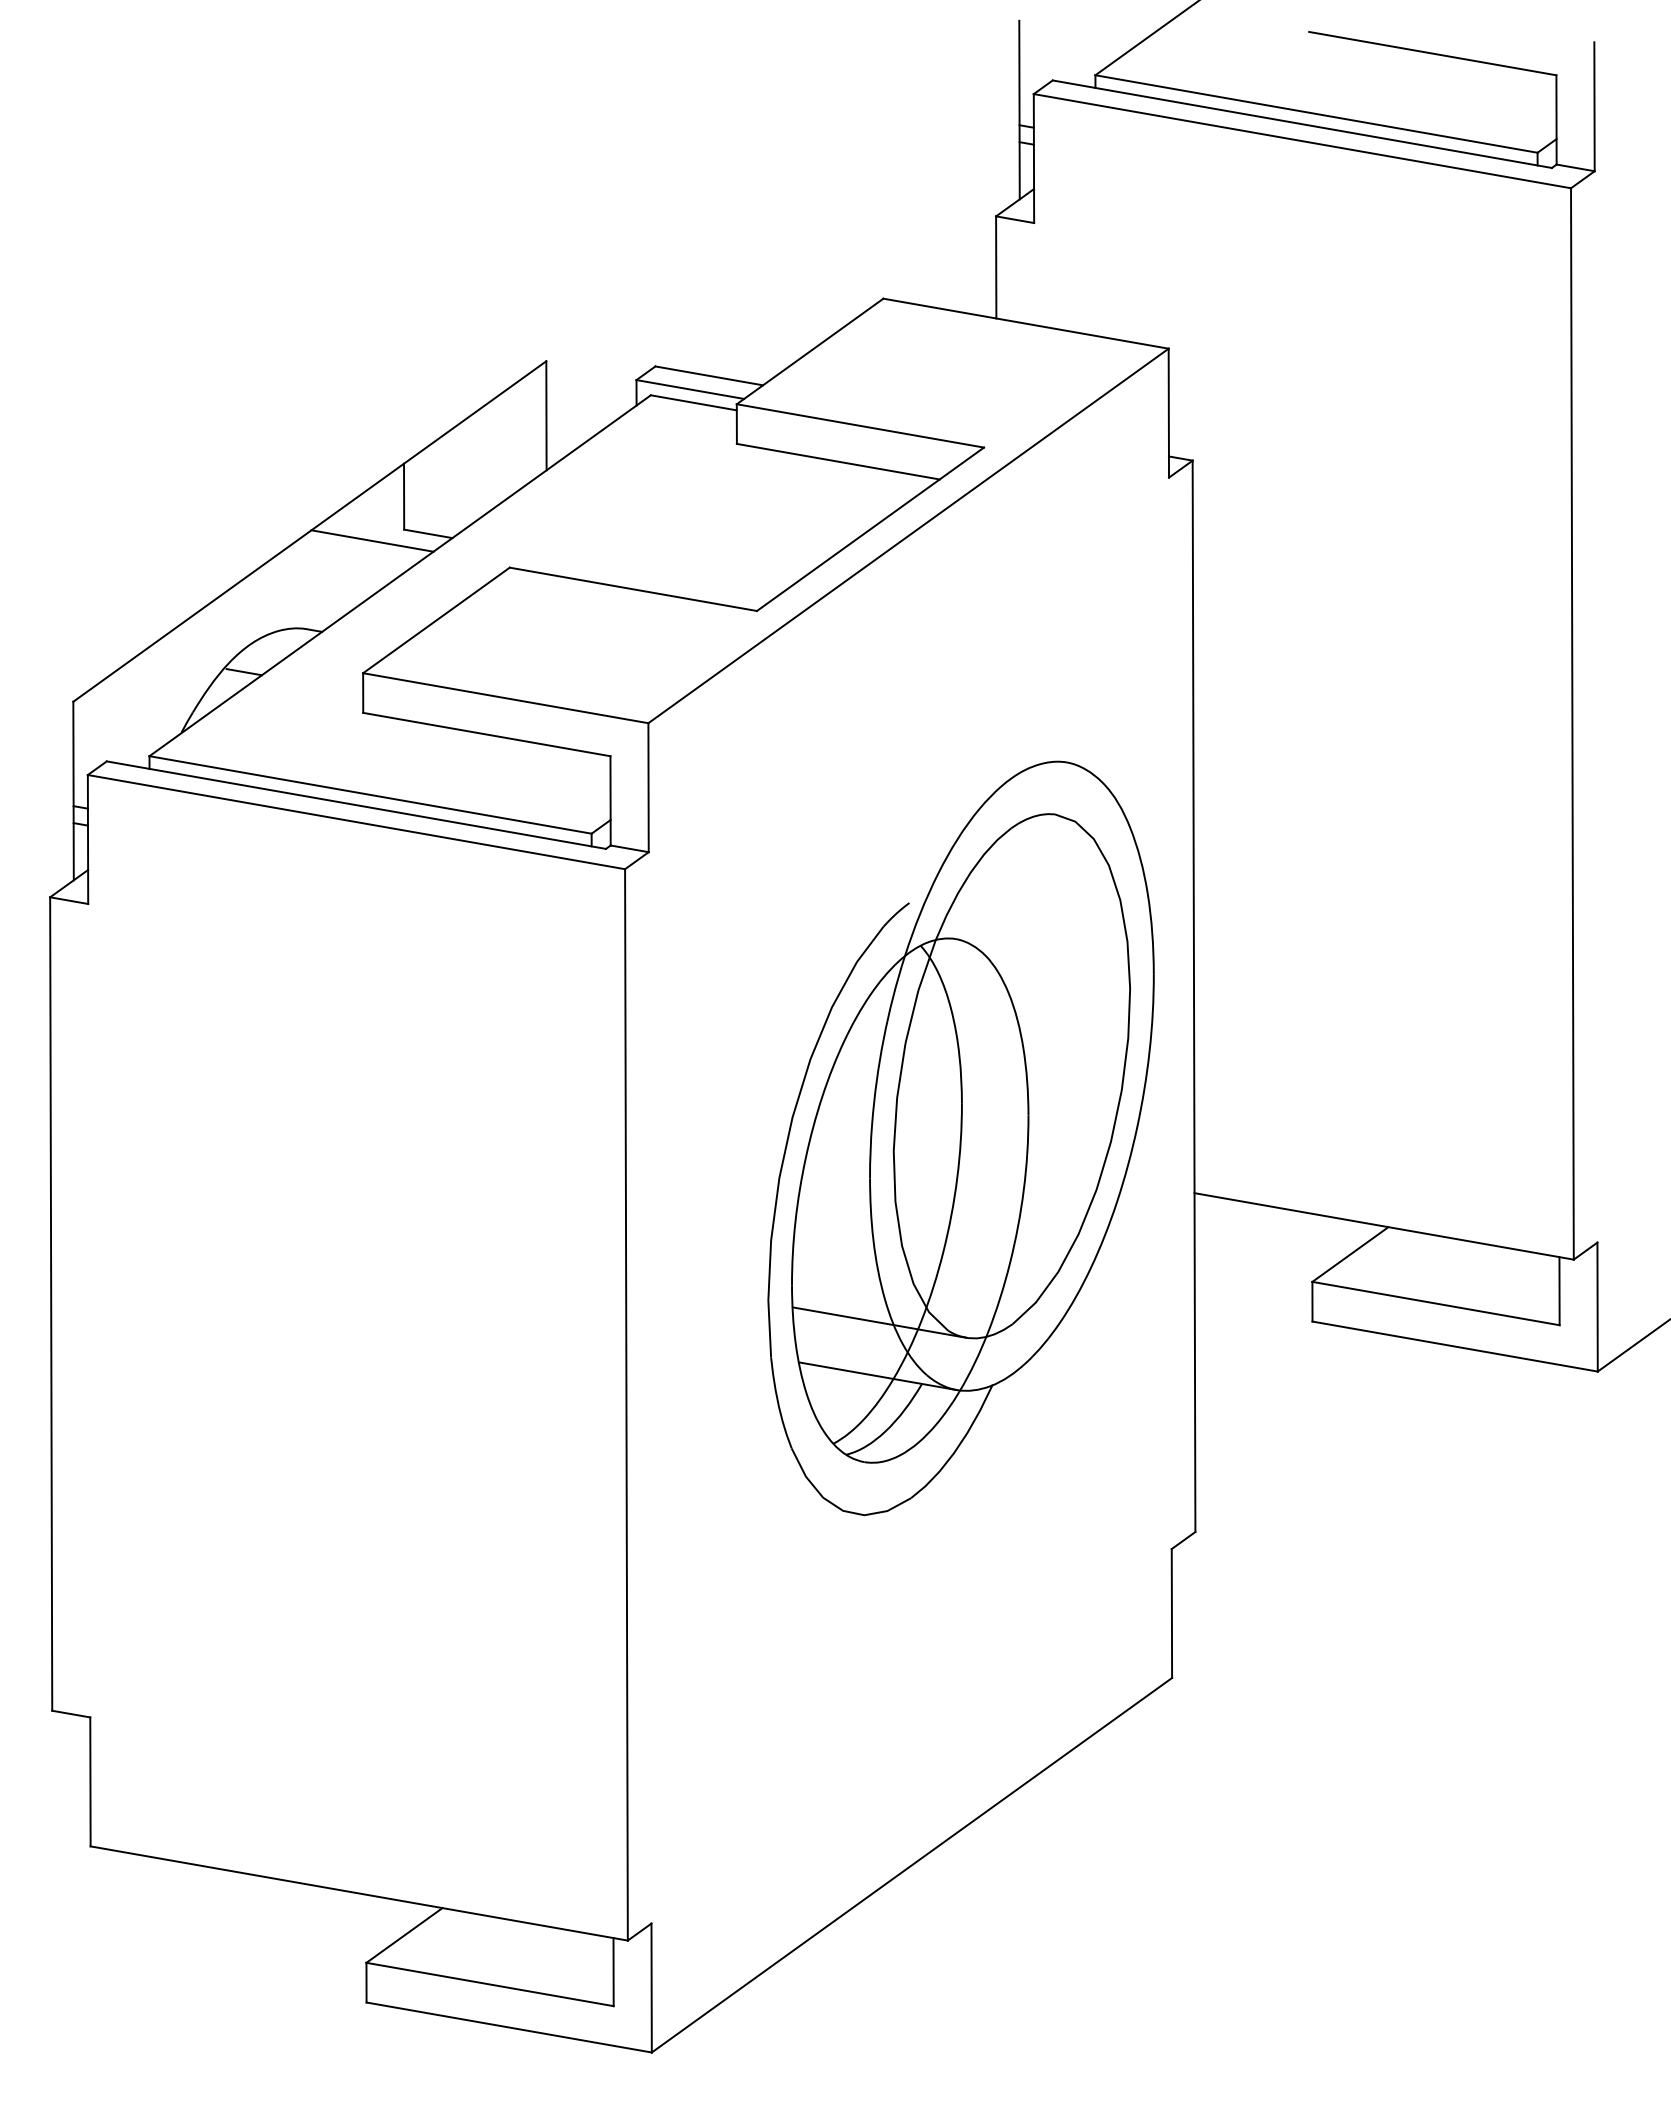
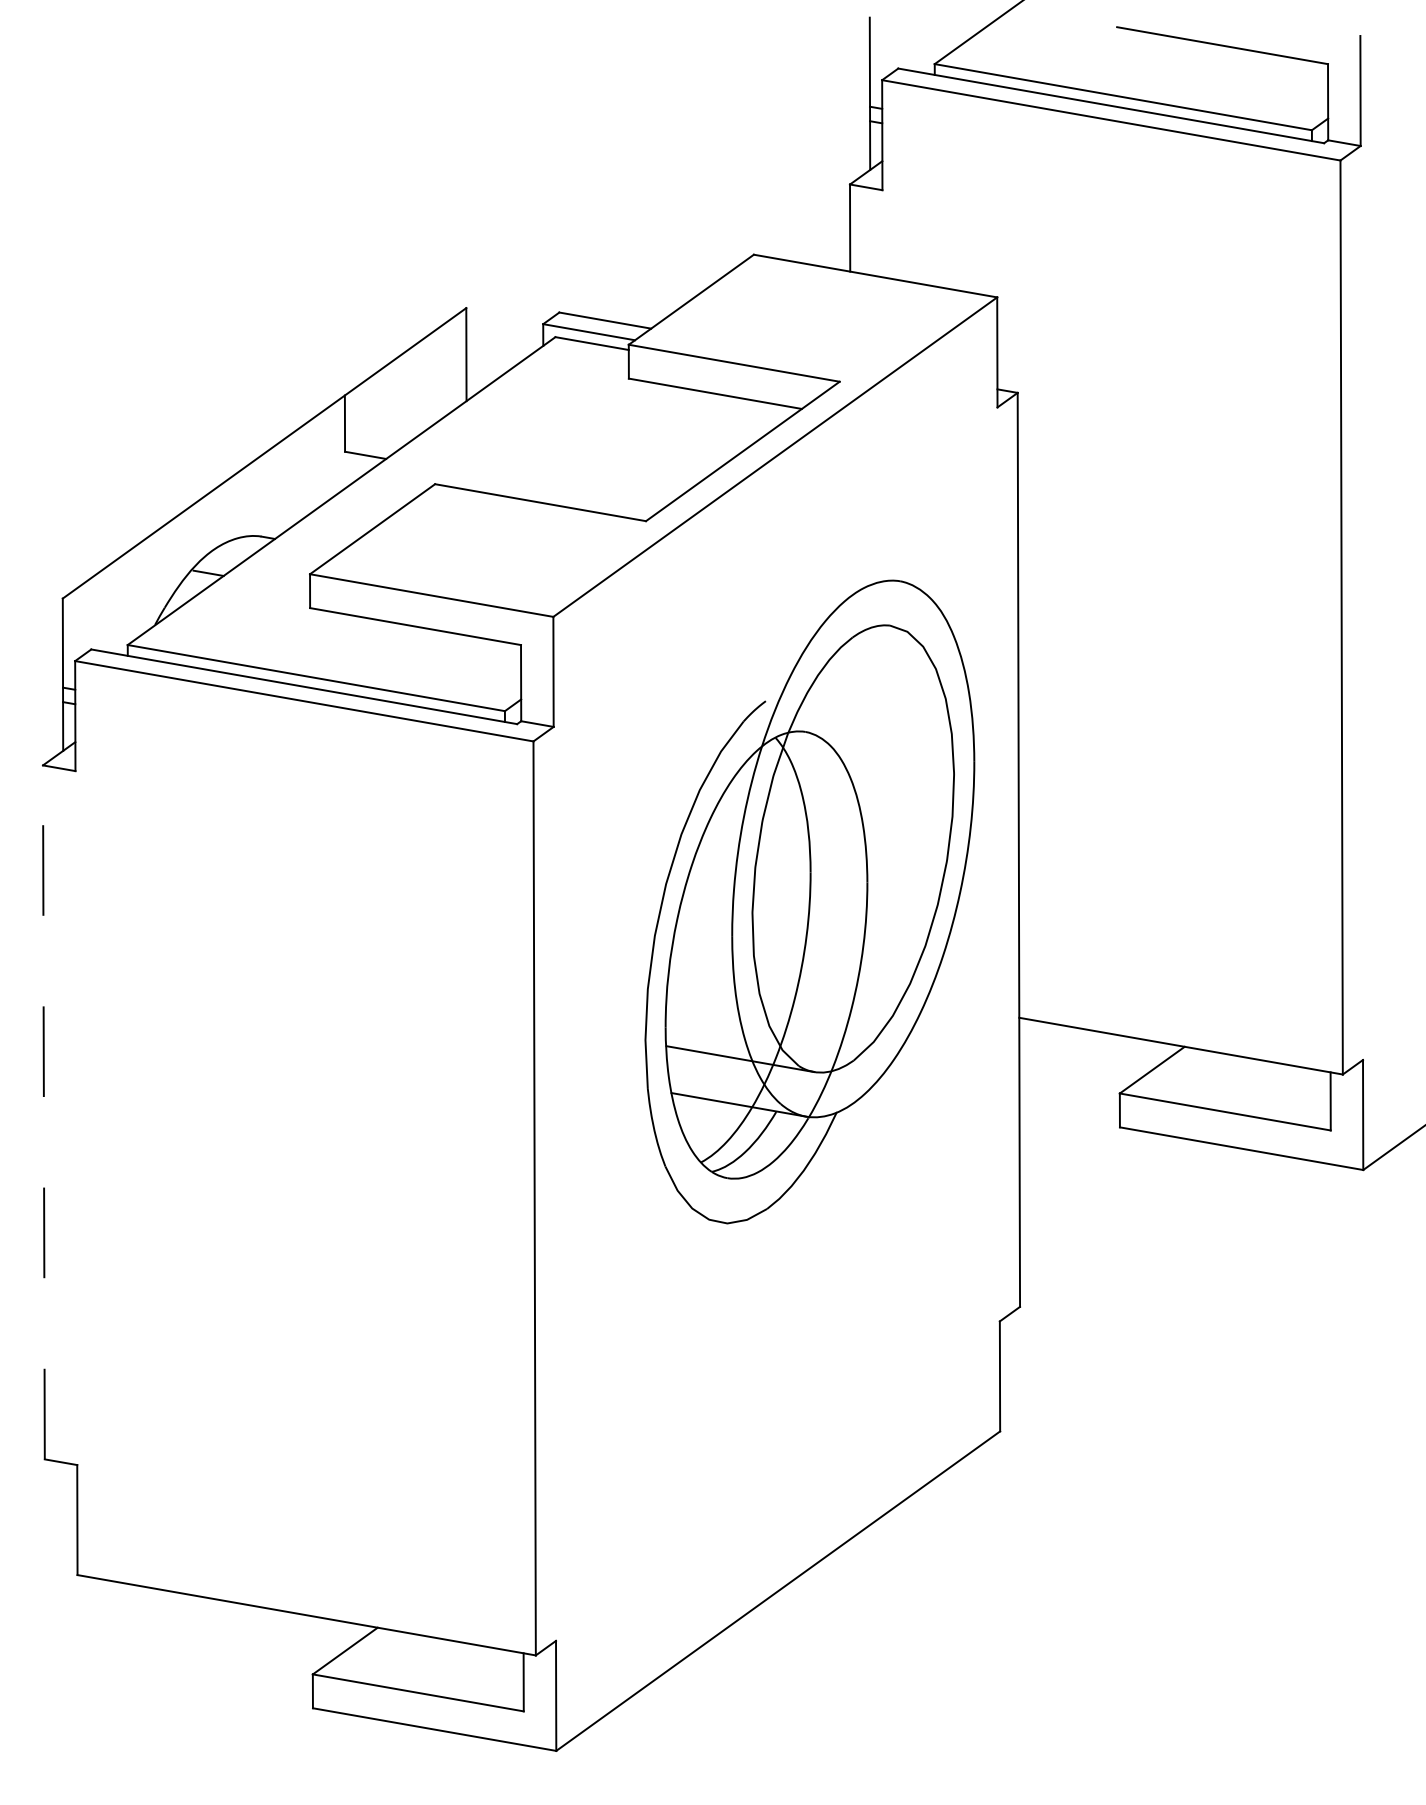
line: (372, 540) -> (318, 461), removed
part: (960, 1138) -> (809, 902), moved
line: (51, 1304) -> (44, 1112), solid -> dashed

